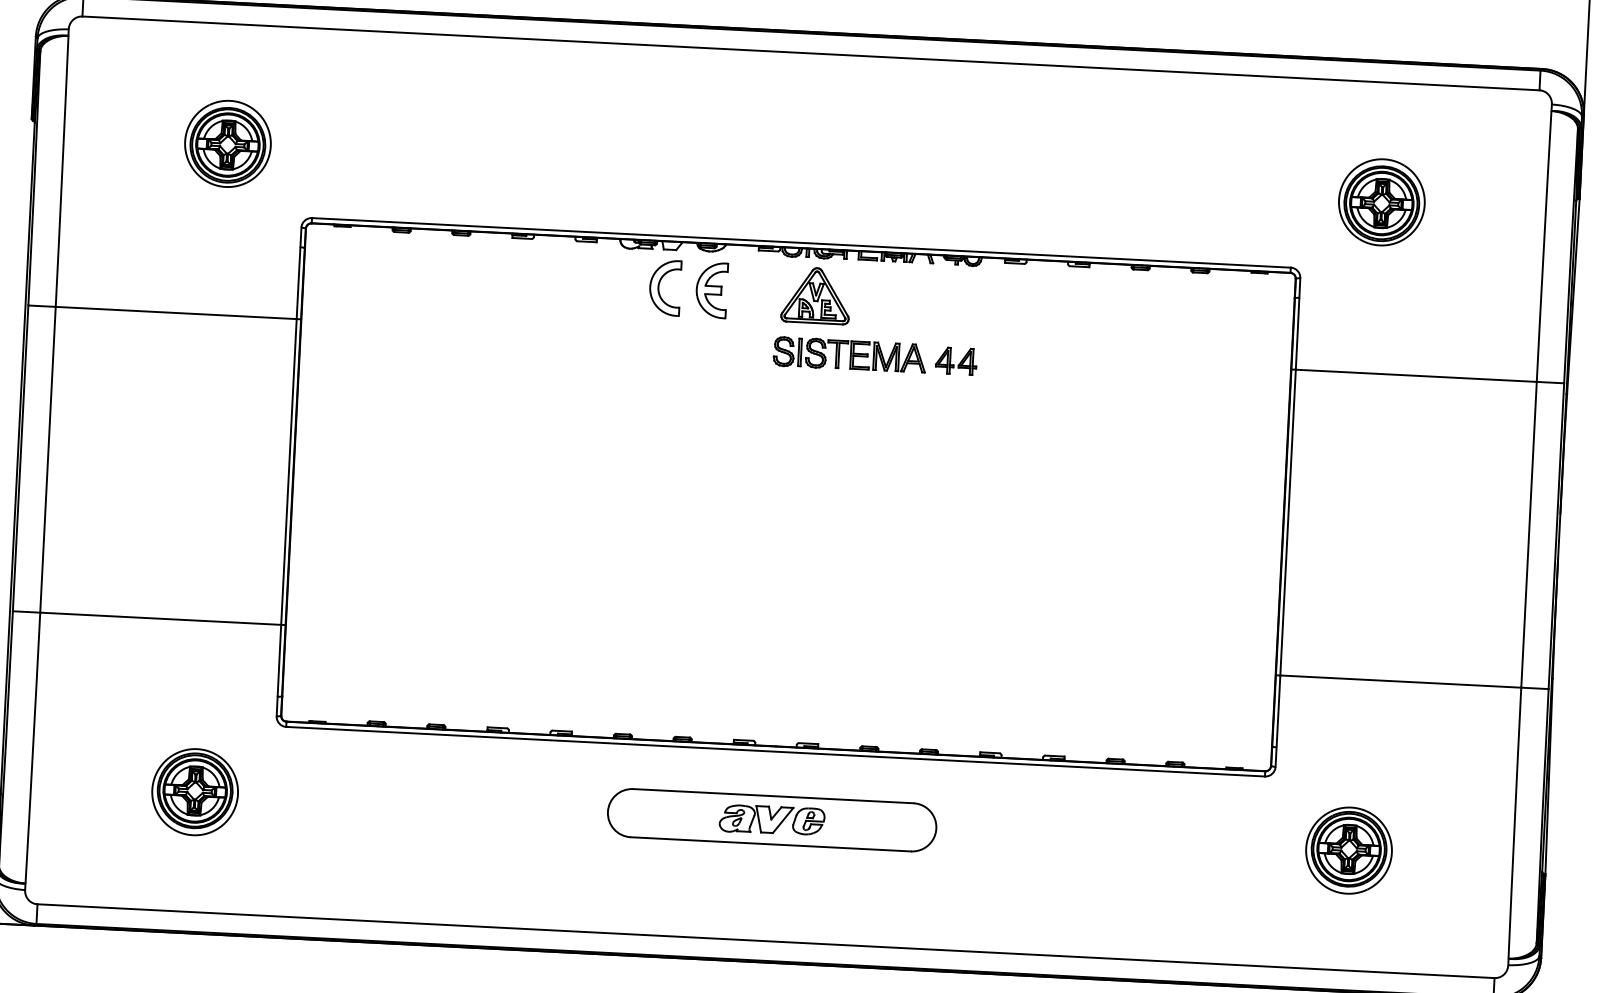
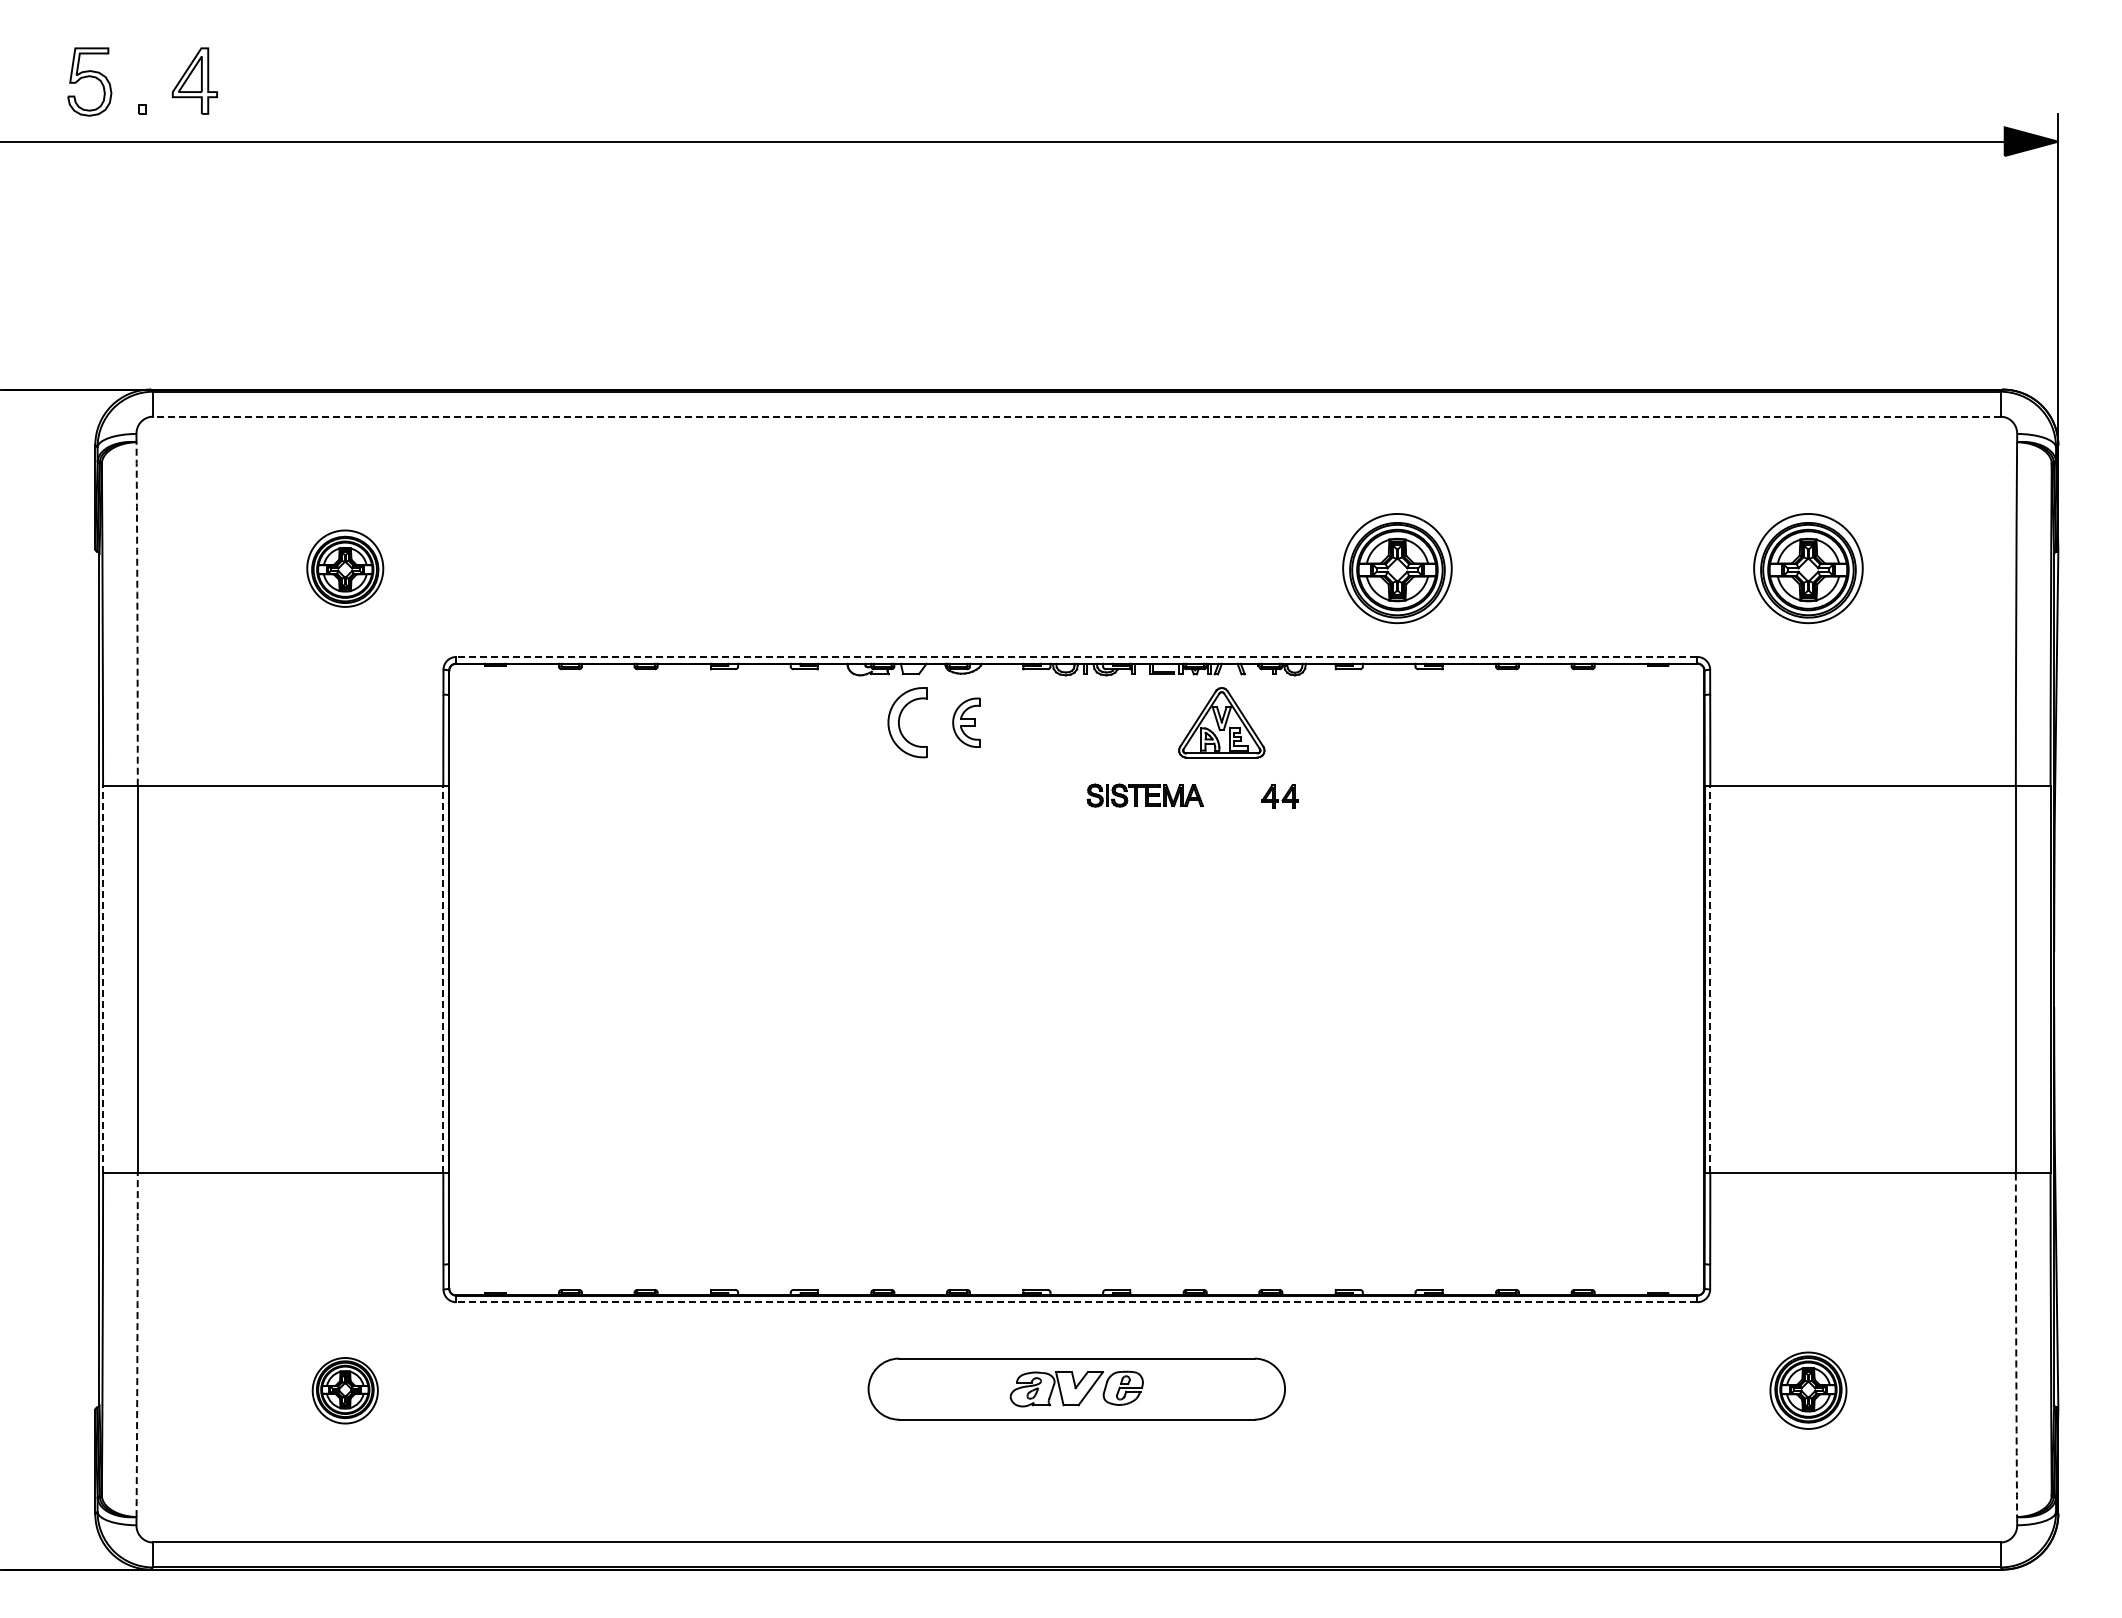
line: (810, 53) -> (1076, 416), solid -> dashed
part: (228, 143) -> (345, 568), size x0.7
arc: (62, 171) -> (137, 613), solid -> dashed
part: (1057, 185) -> (1397, 568), added
line: (801, 242) -> (1076, 656), solid -> dashed
part: (711, 290) -> (966, 722), size x0.7
part: (815, 295) -> (1221, 722), moved
part: (850, 354) -> (1145, 795), size x0.6
part: (955, 360) -> (1279, 796), size x0.7
line: (20, 458) -> (103, 979), solid -> dashed
line: (289, 471) -> (443, 979), solid -> dashed
line: (1288, 522) -> (1710, 979), solid -> dashed
arc: (33, 748) -> (137, 1345), solid -> dashed
line: (775, 751) -> (1076, 1302), solid -> dashed
part: (195, 792) -> (345, 1390), size x0.6
arc: (1514, 823) -> (2016, 1345), solid -> dashed
part: (1349, 850) -> (1808, 1390), size x0.7

